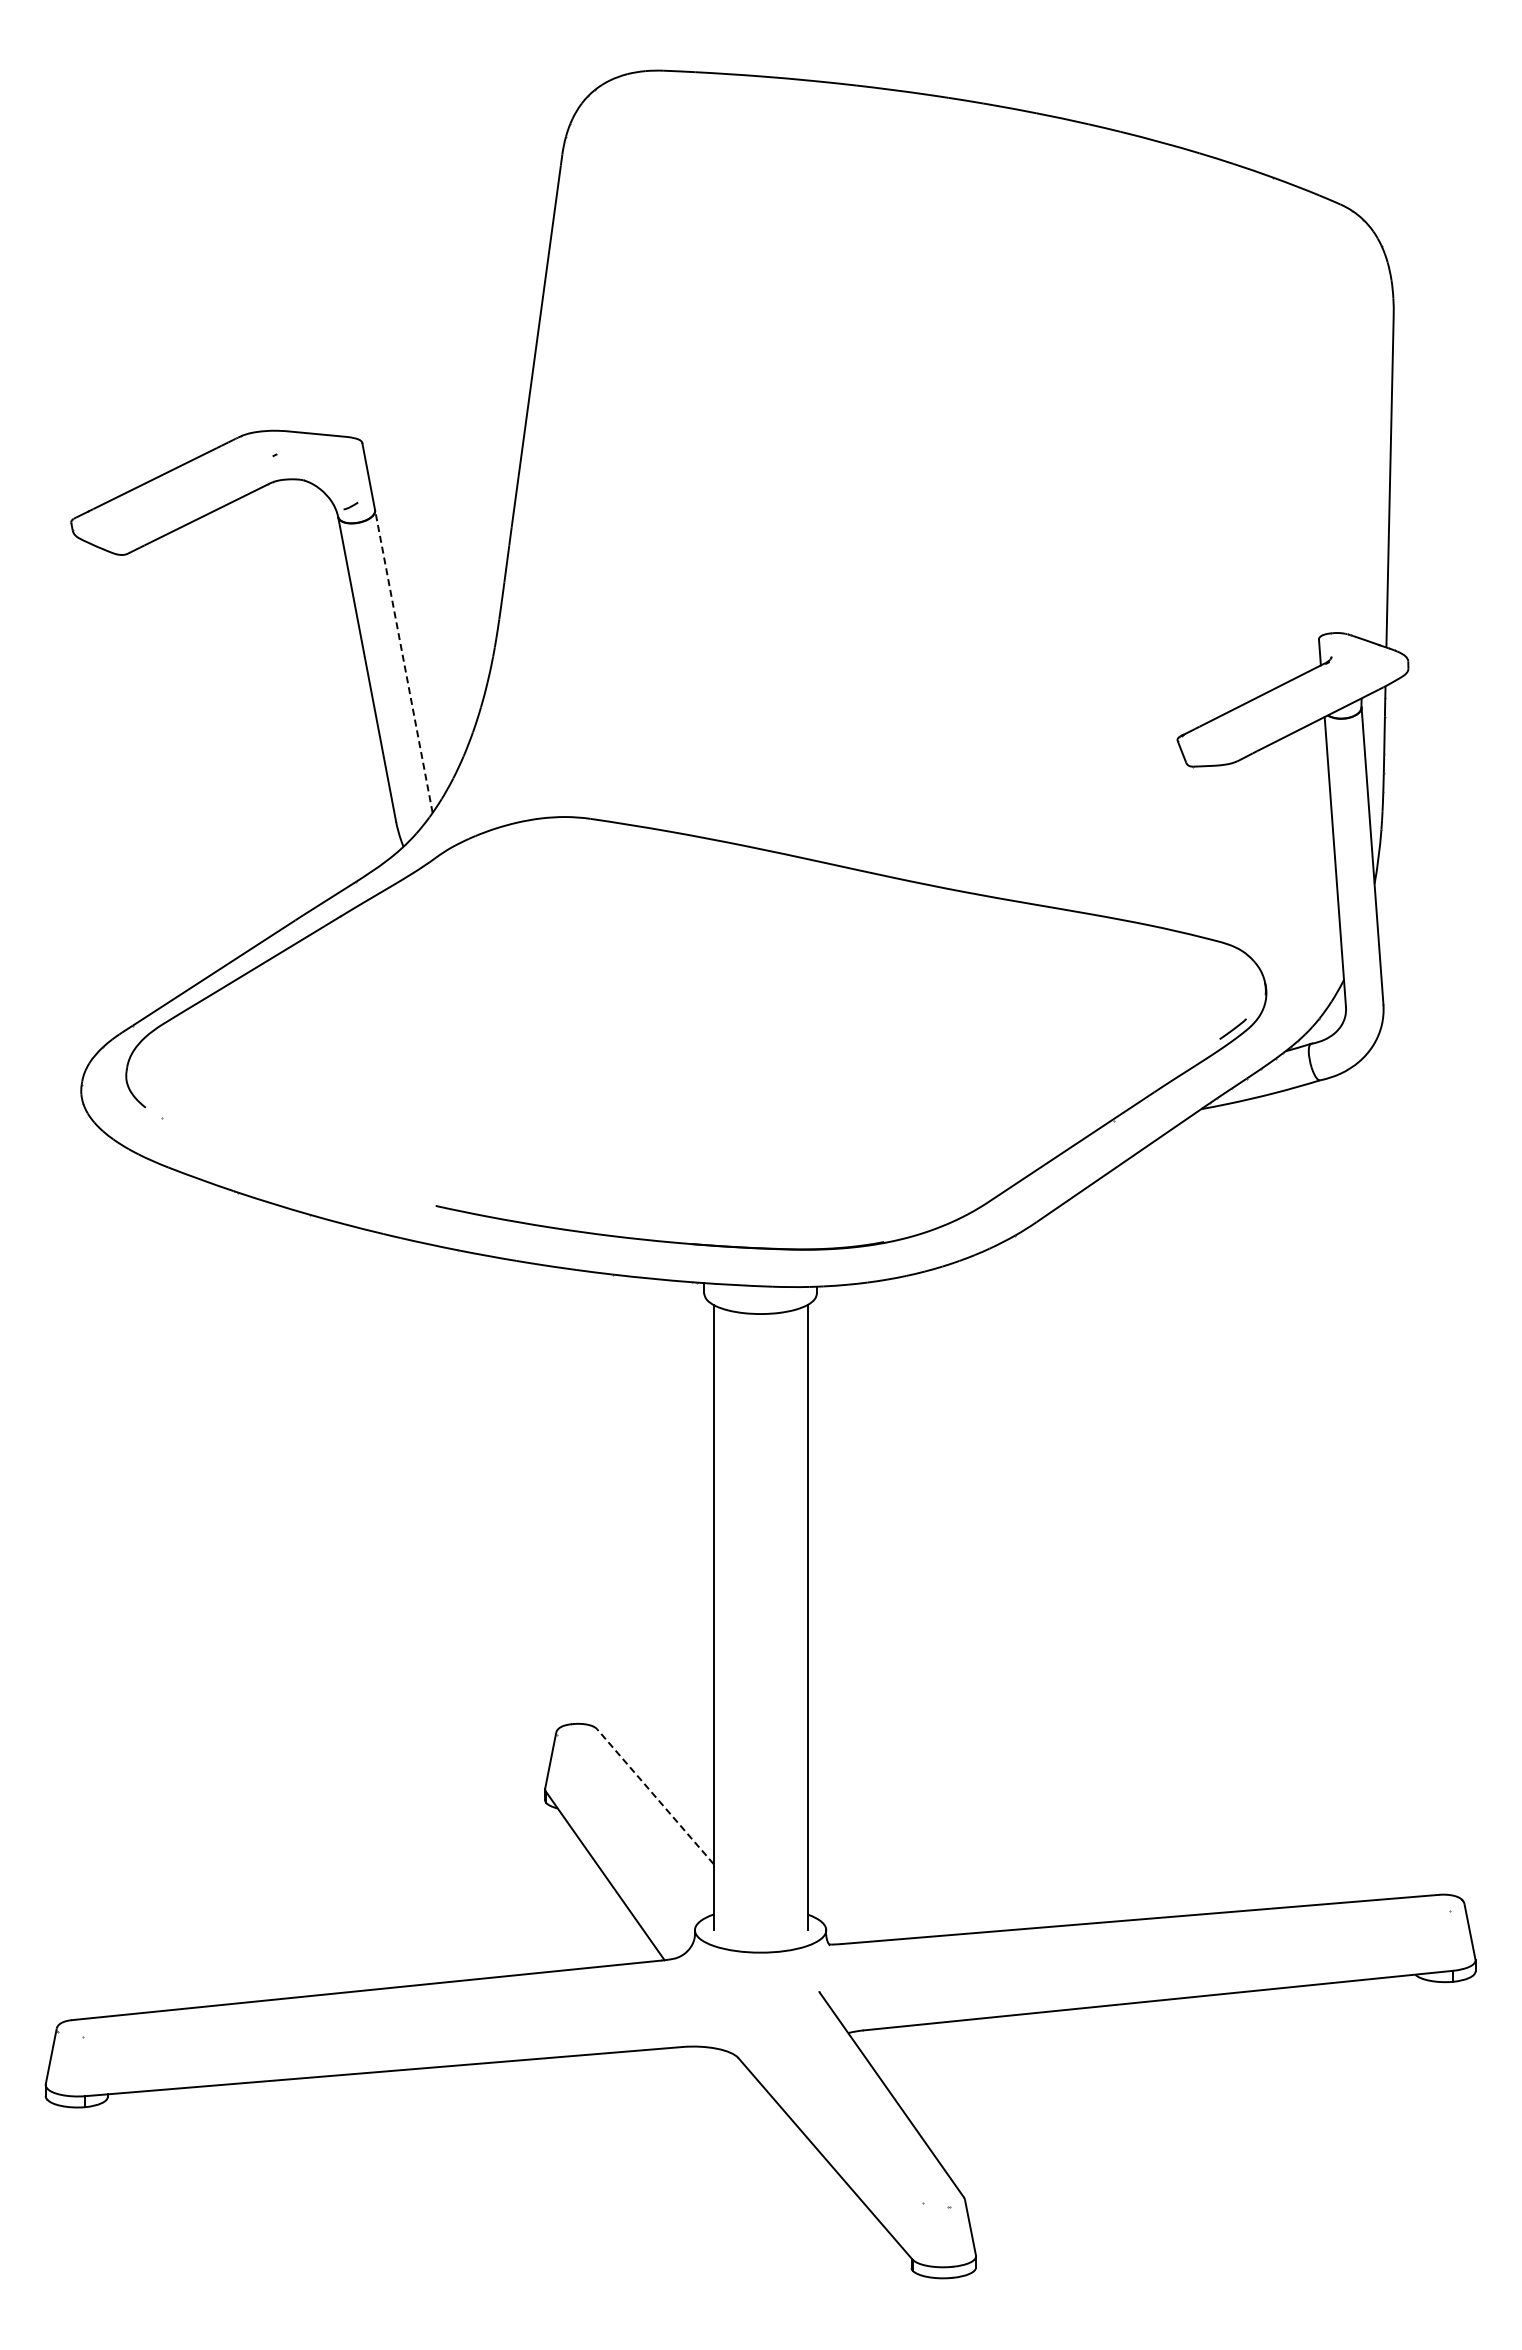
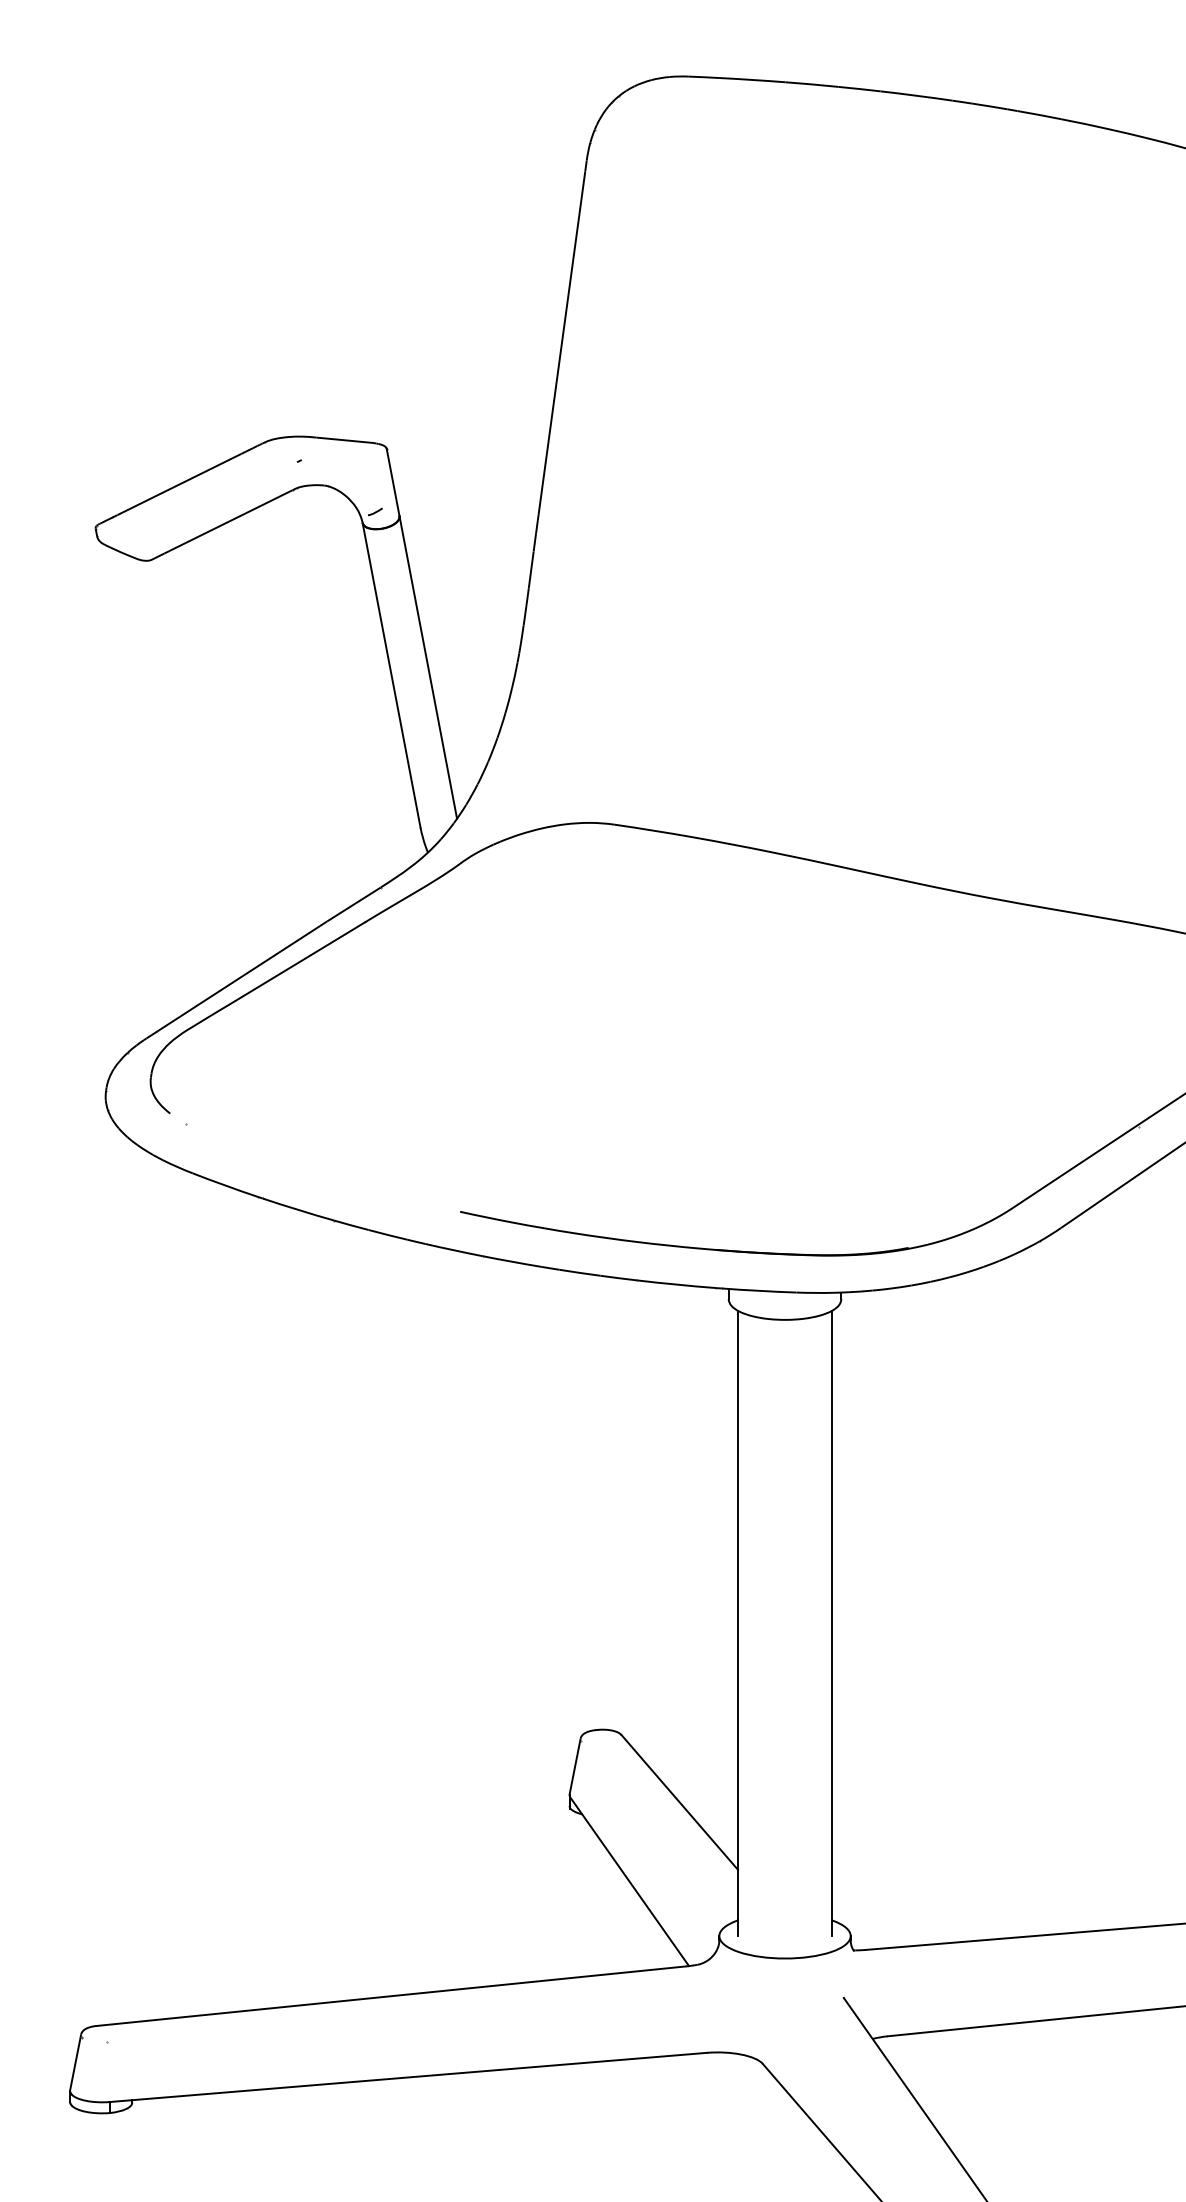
line: (403, 661) -> (427, 667), dashed -> solid
line: (655, 1796) -> (679, 1802), dashed -> solid

